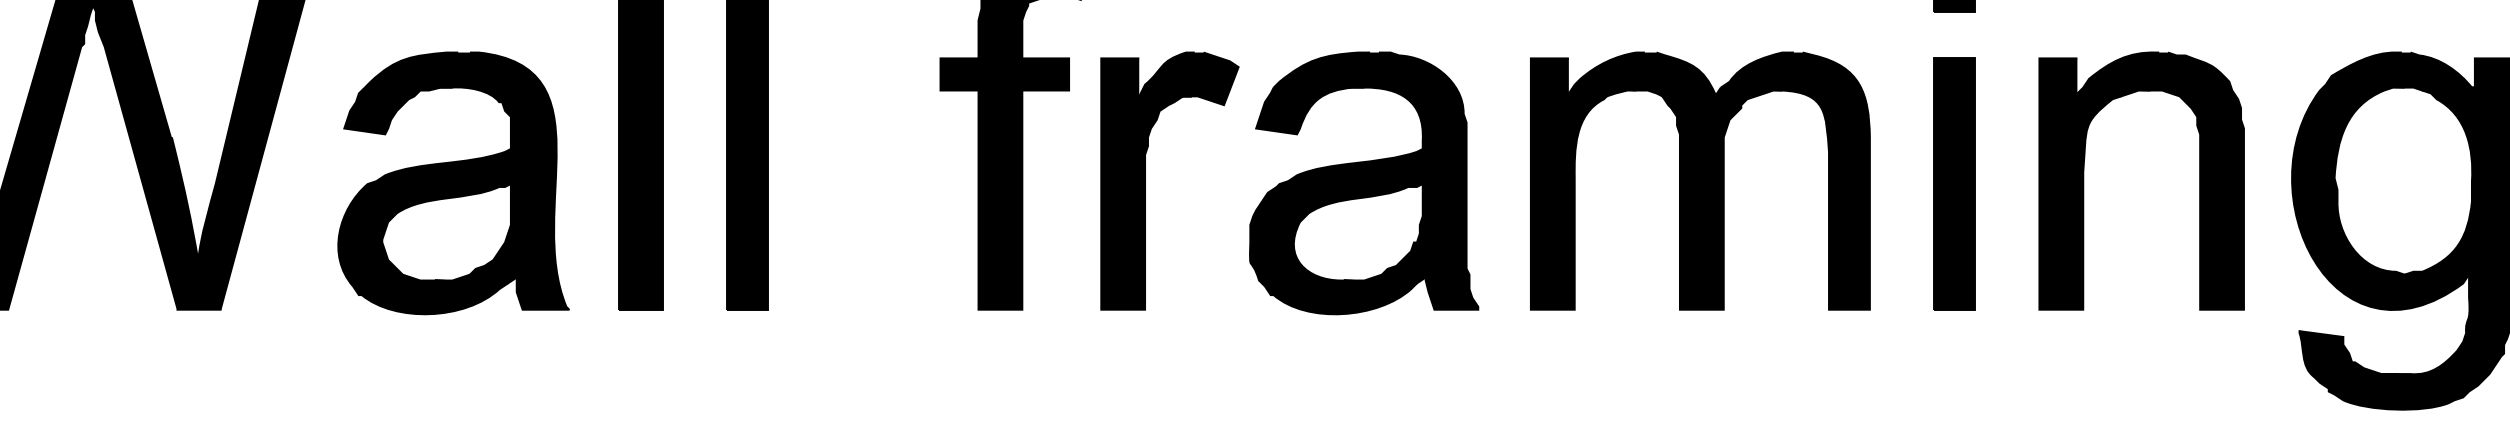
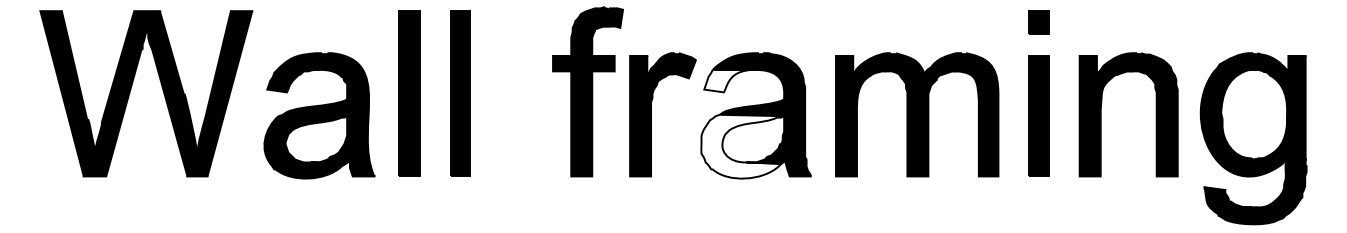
fill: (1310, 109) -> (730, 80), removed
fill: (1335, 247) -> (742, 146), removed

